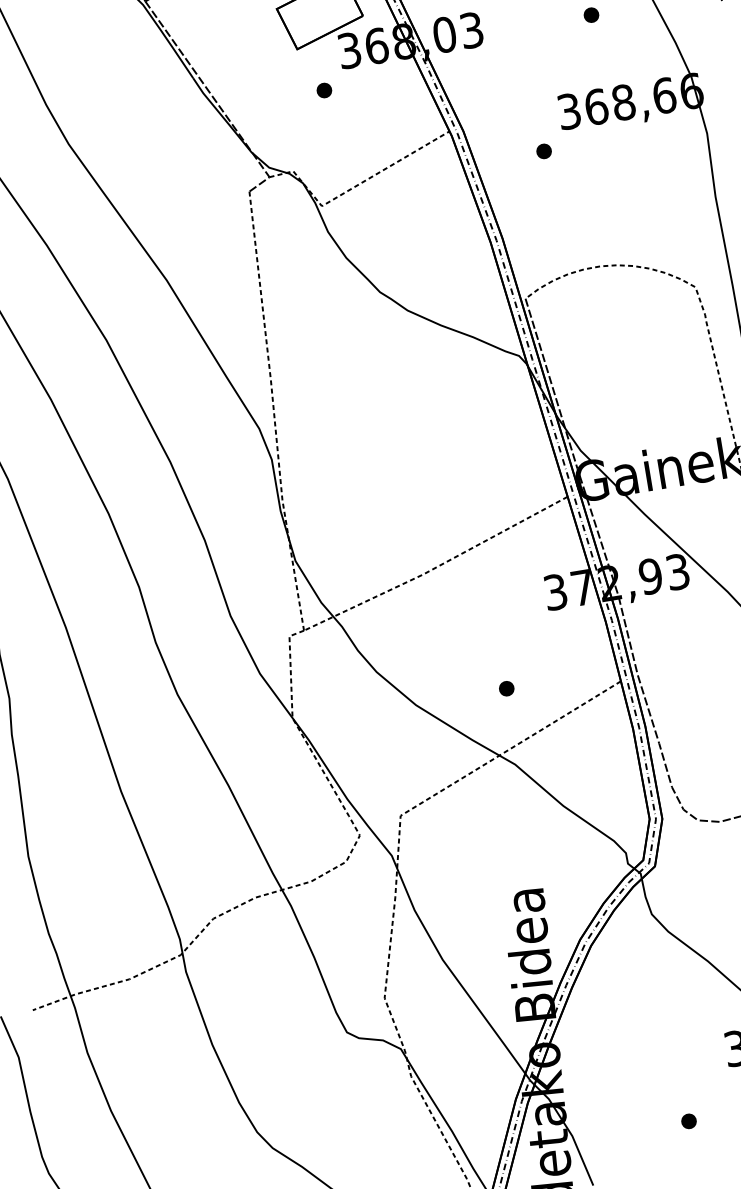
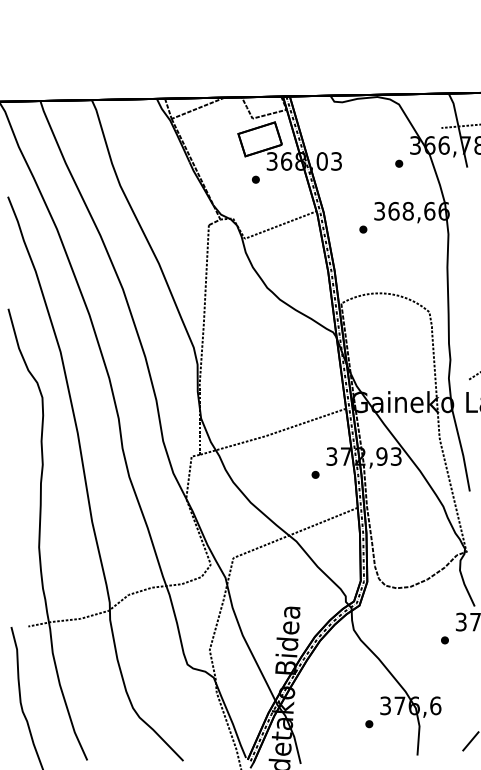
part: (506, 687) -> (315, 474), moved
part: (689, 1121) -> (369, 724), moved

